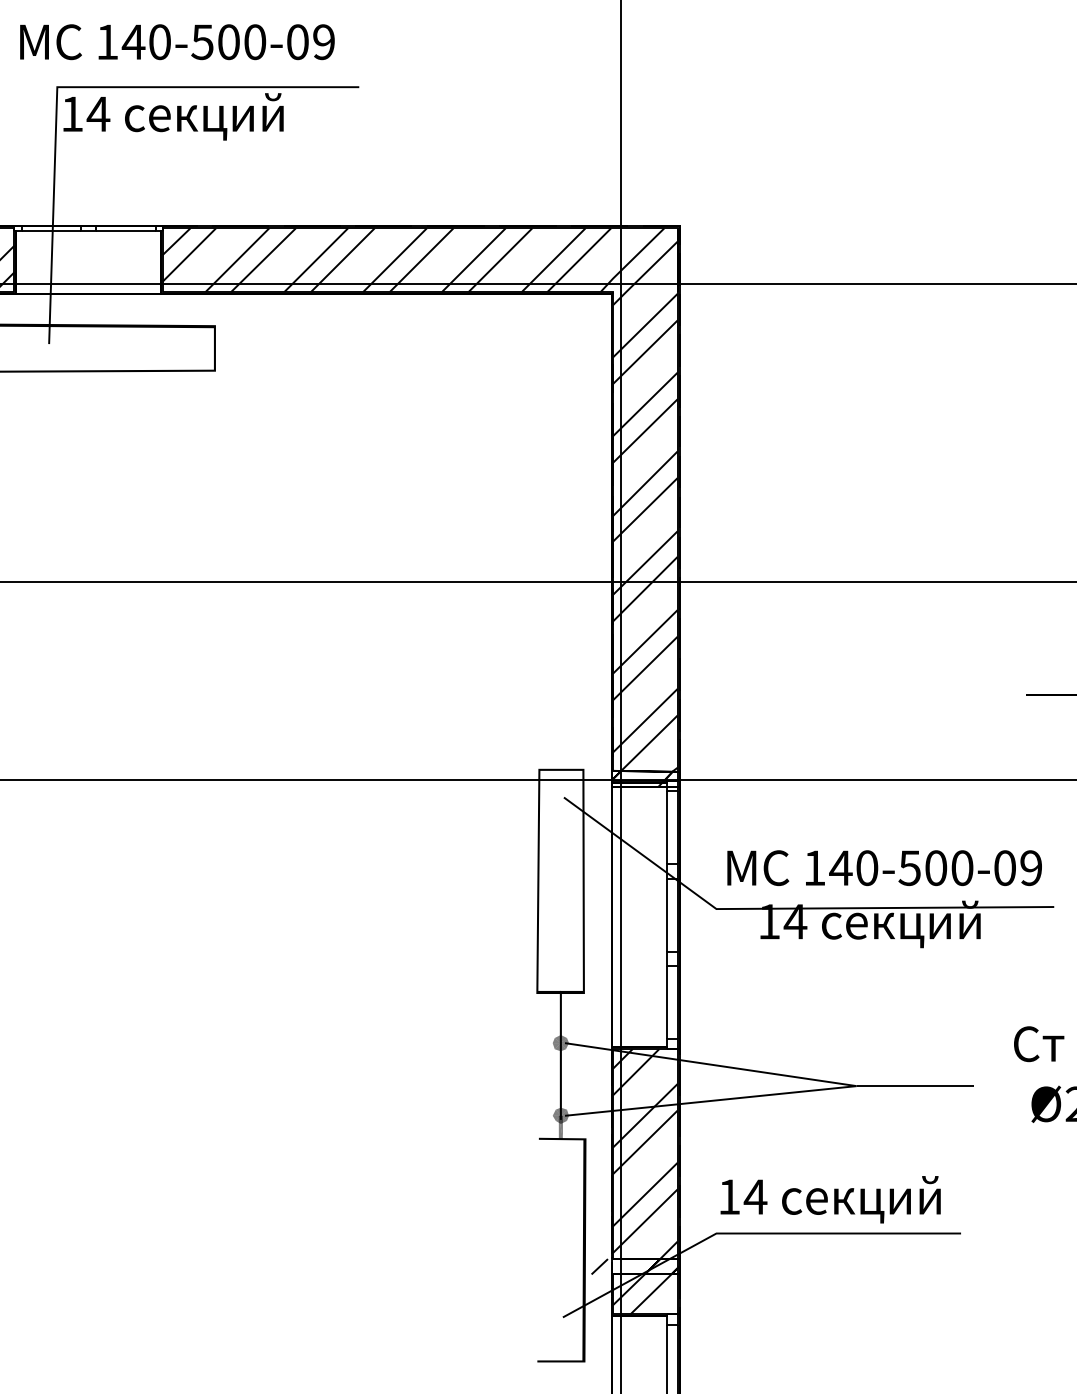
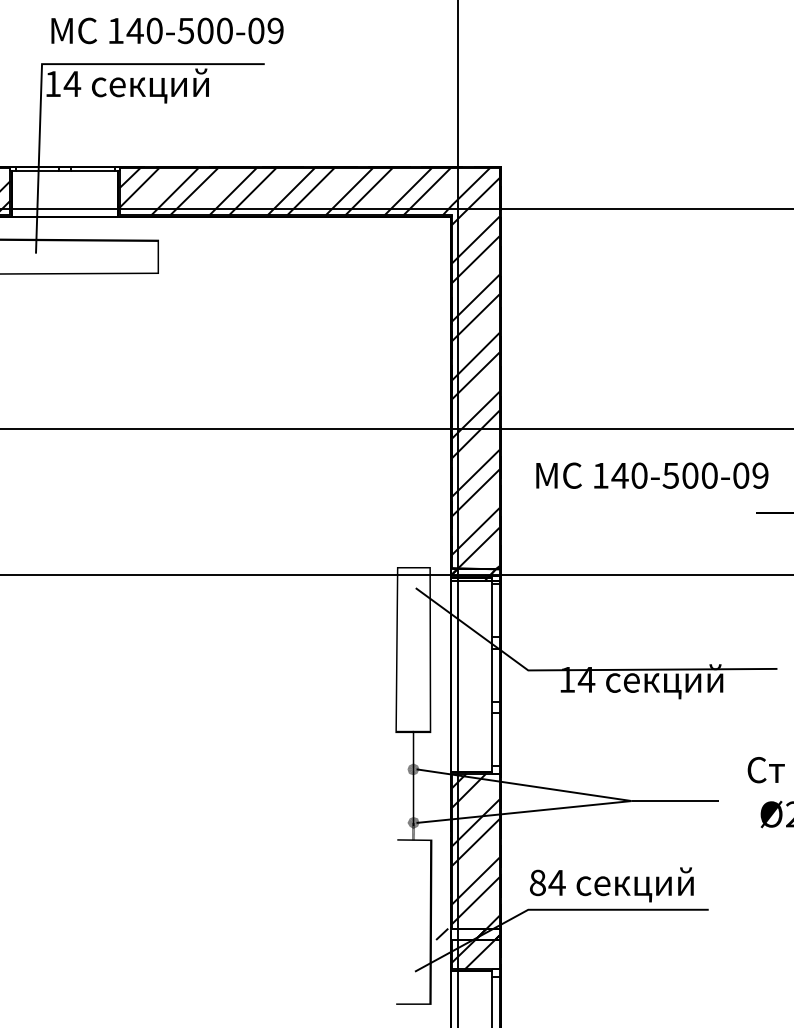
text: (177, 42) -> (167, 31), moved
text: (884, 867) -> (652, 475), moved
text: (729, 1196) -> (537, 882), 14 -> 84

